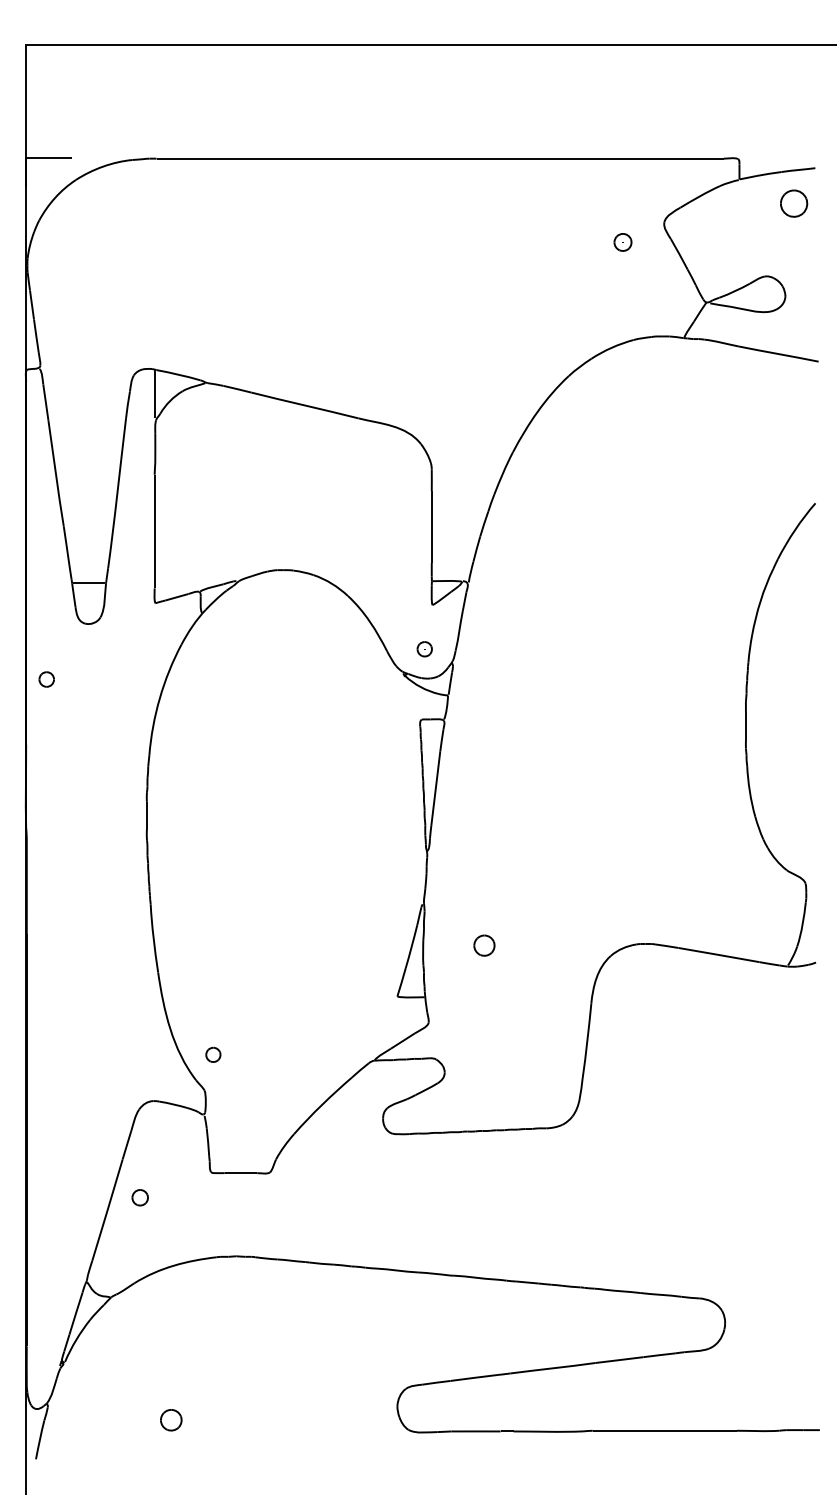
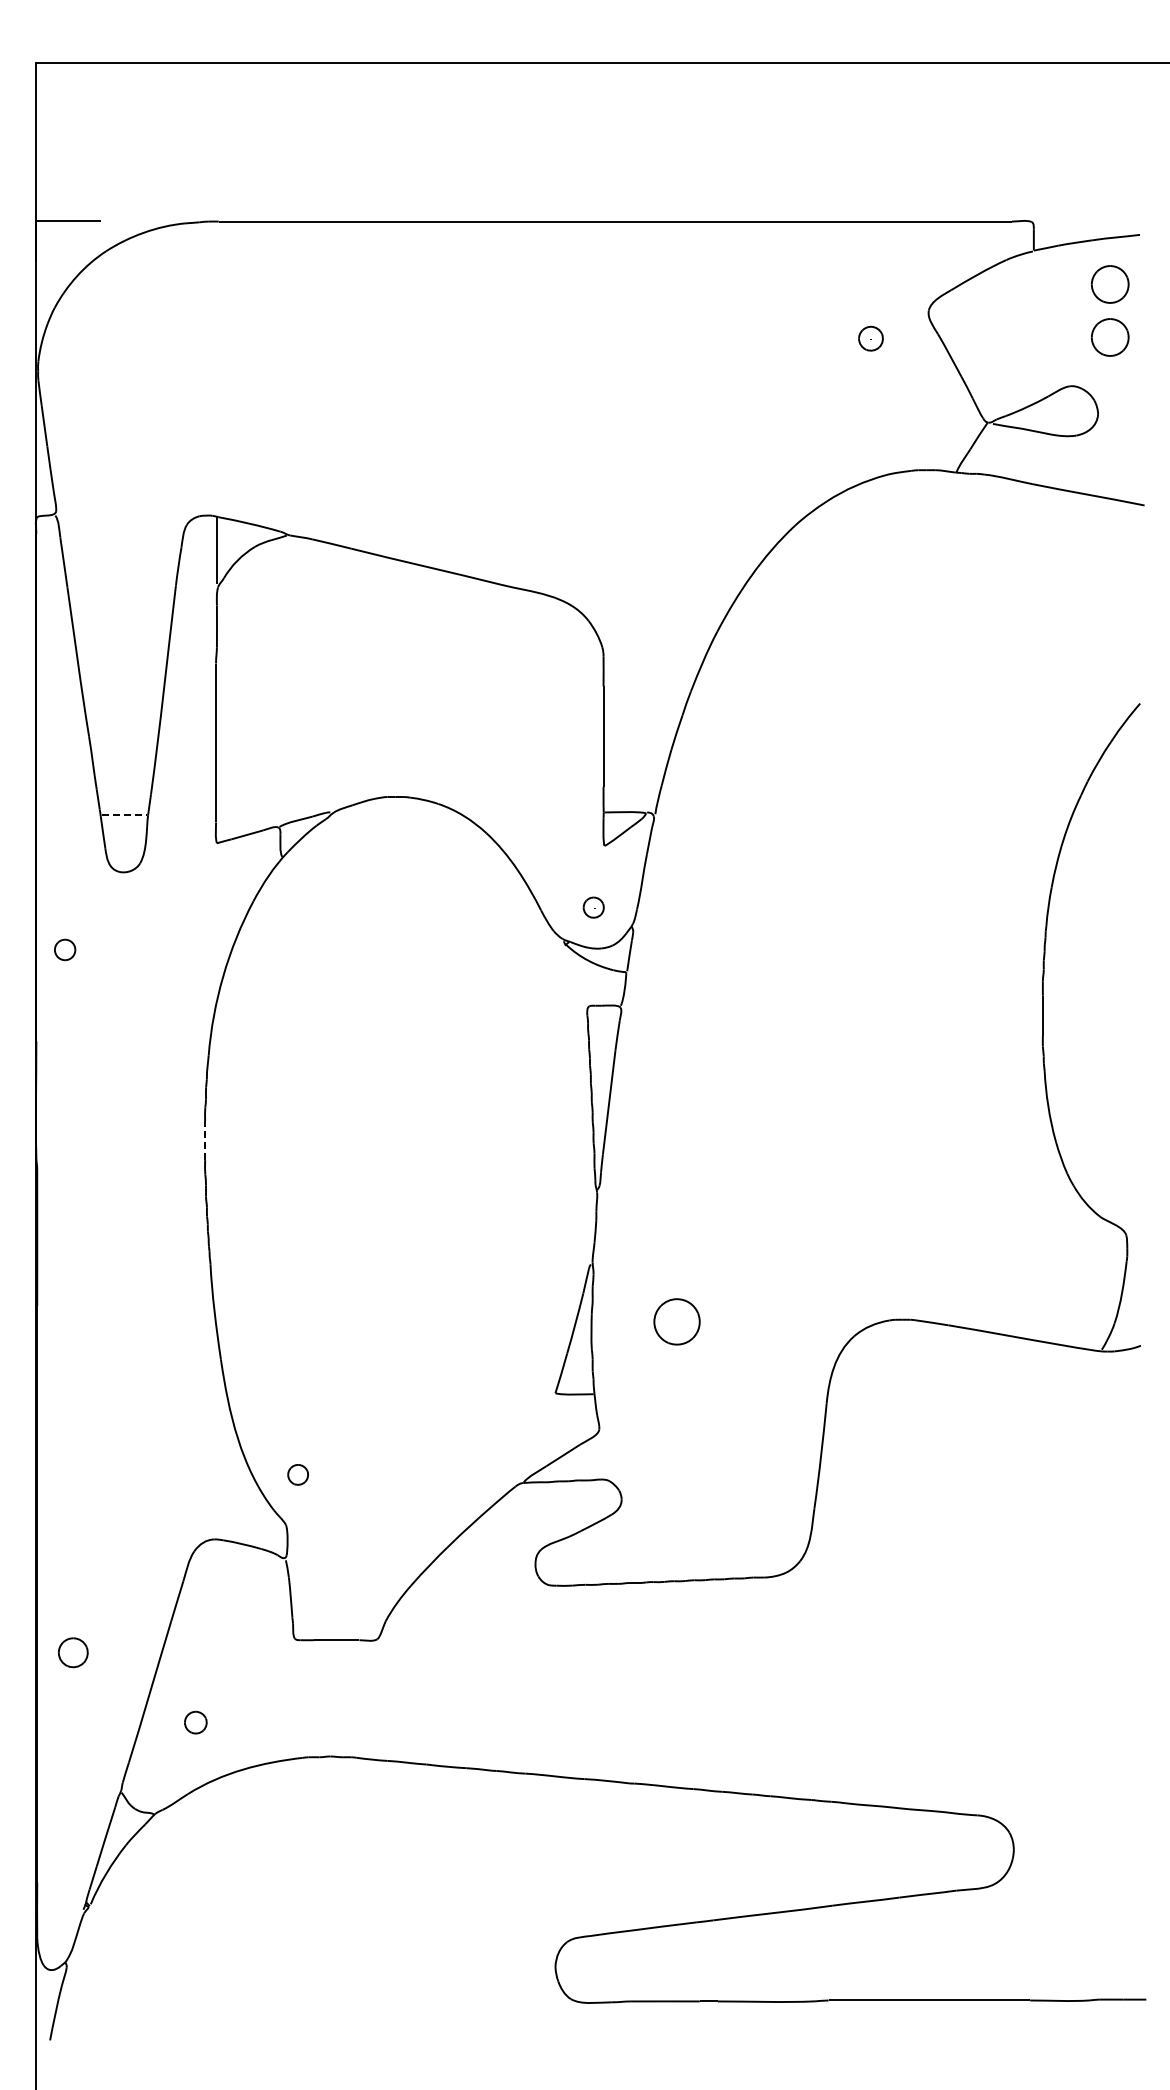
part: (794, 241) -> (1110, 337), added
line: (89, 583) -> (124, 815), solid -> dashed
line: (147, 815) -> (205, 1140), solid -> dashed
part: (484, 945) -> (677, 1322), size x1.6
part: (139, 1197) -> (195, 1722), moved
part: (171, 1420) -> (73, 1652), moved

